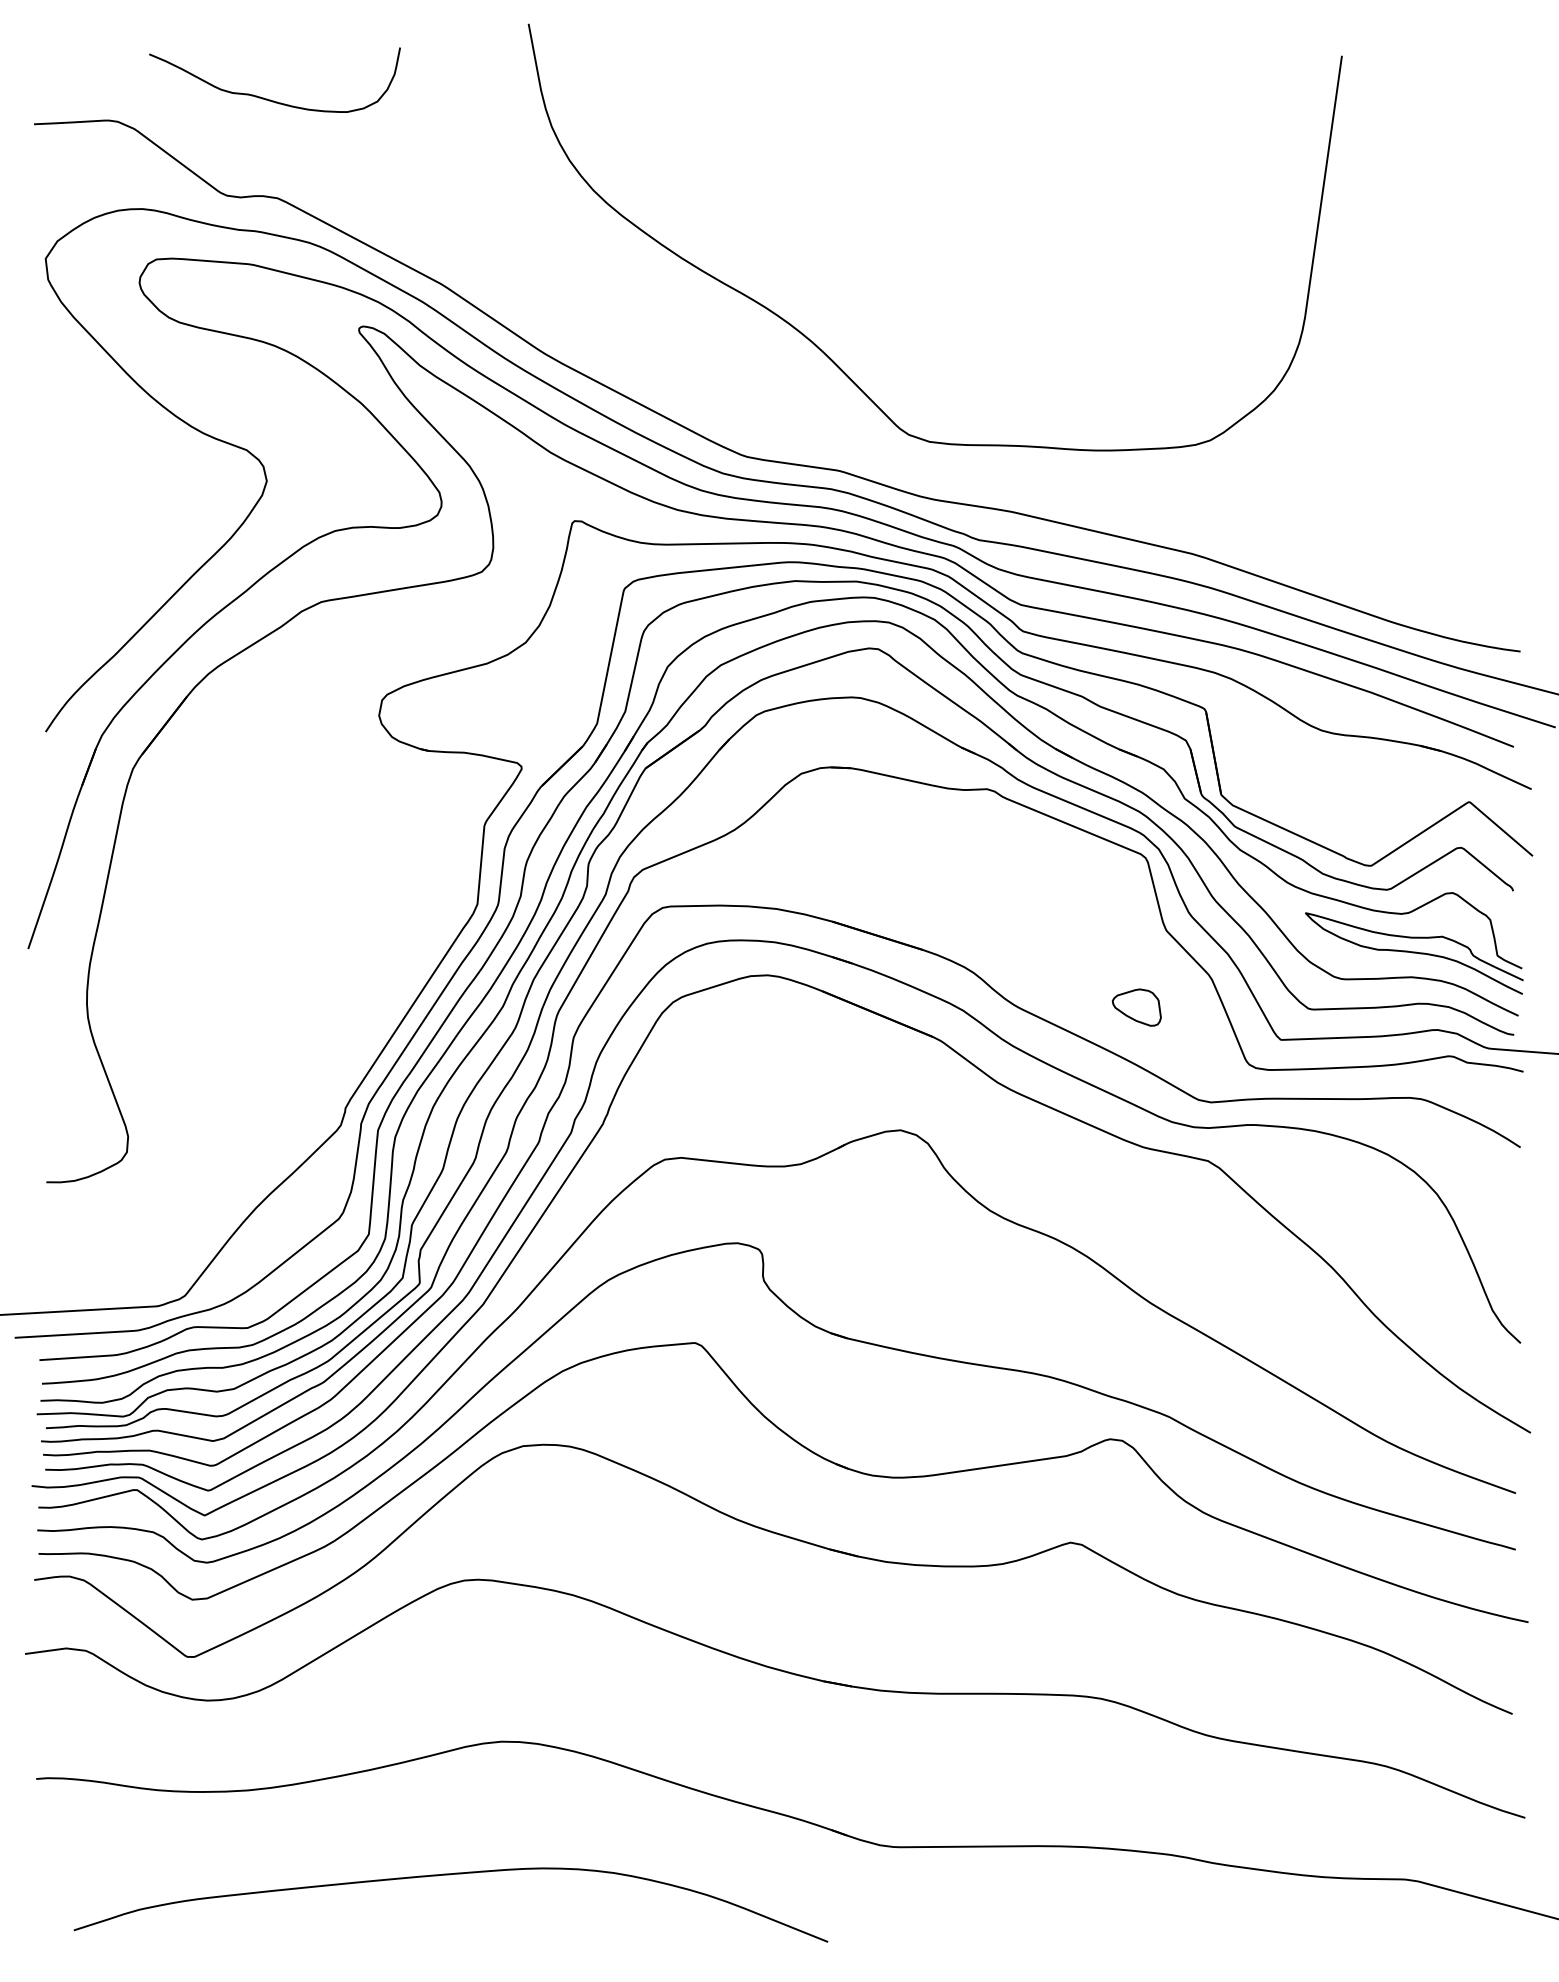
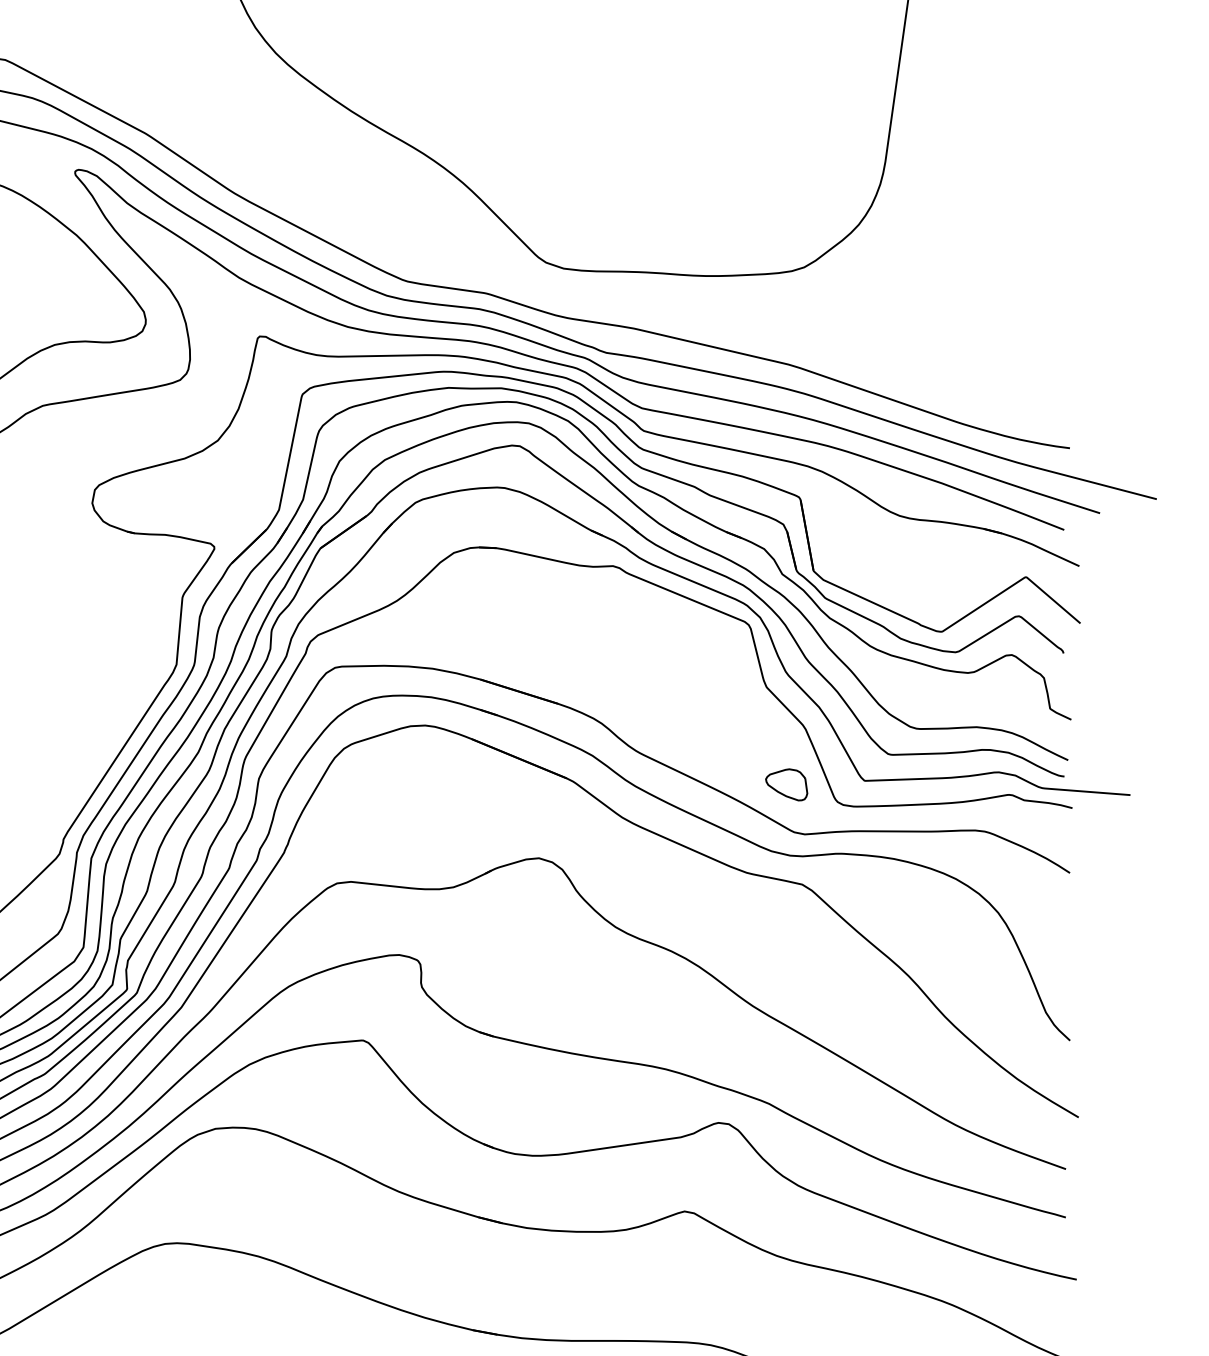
curve: (1414, 953) -> (979, 706), removed
part: (1136, 1007) -> (786, 784), moved

